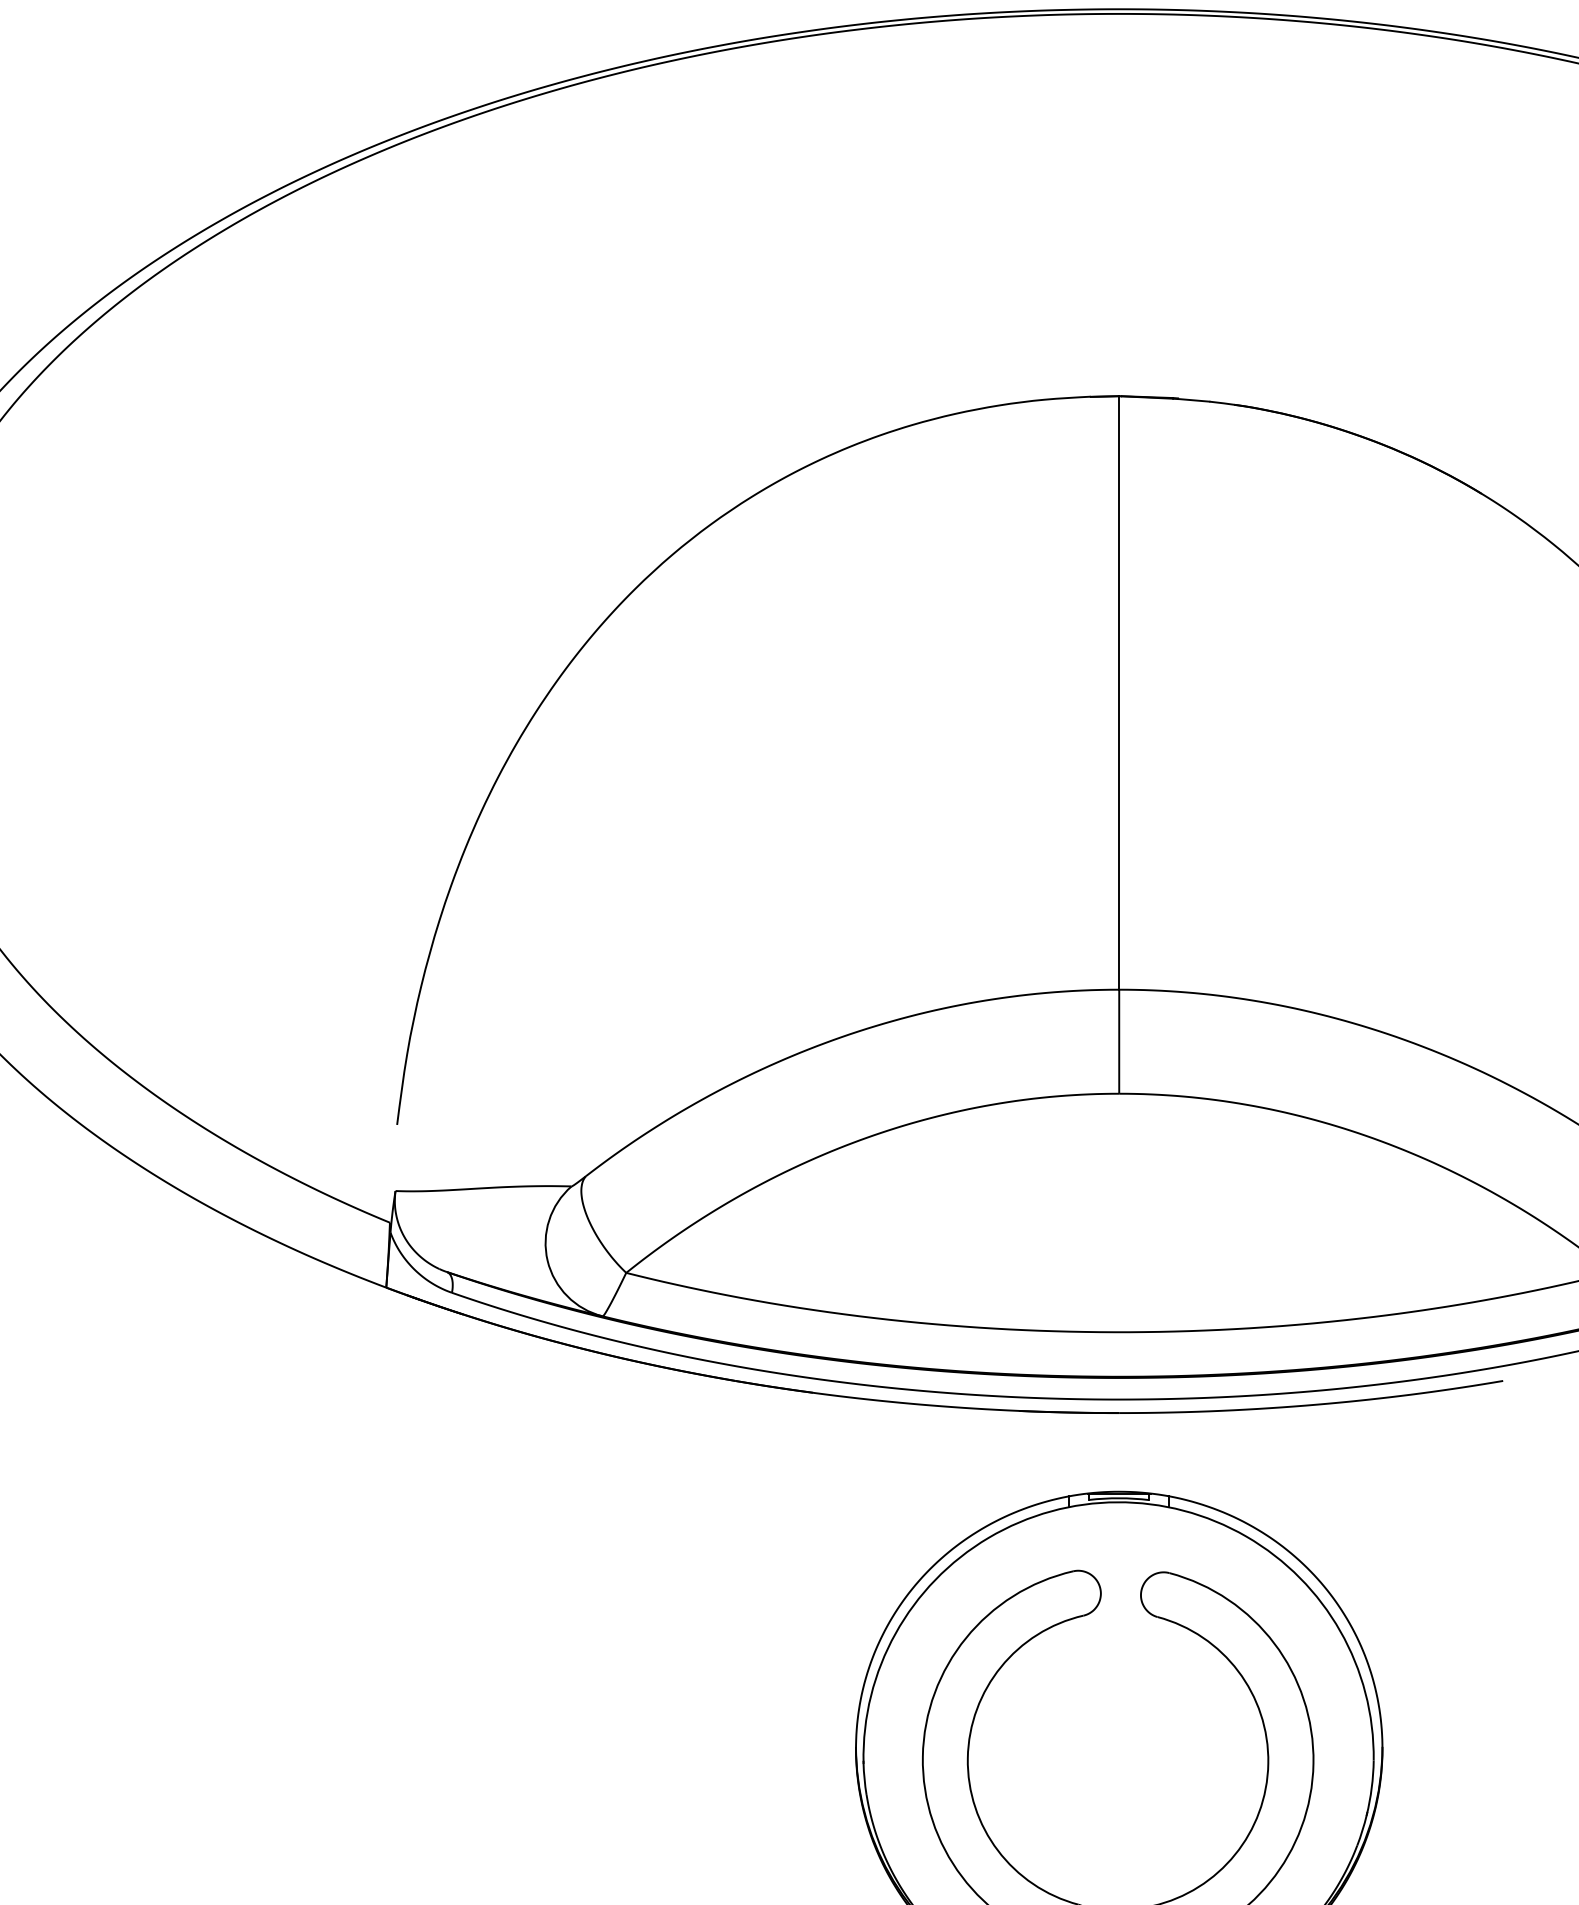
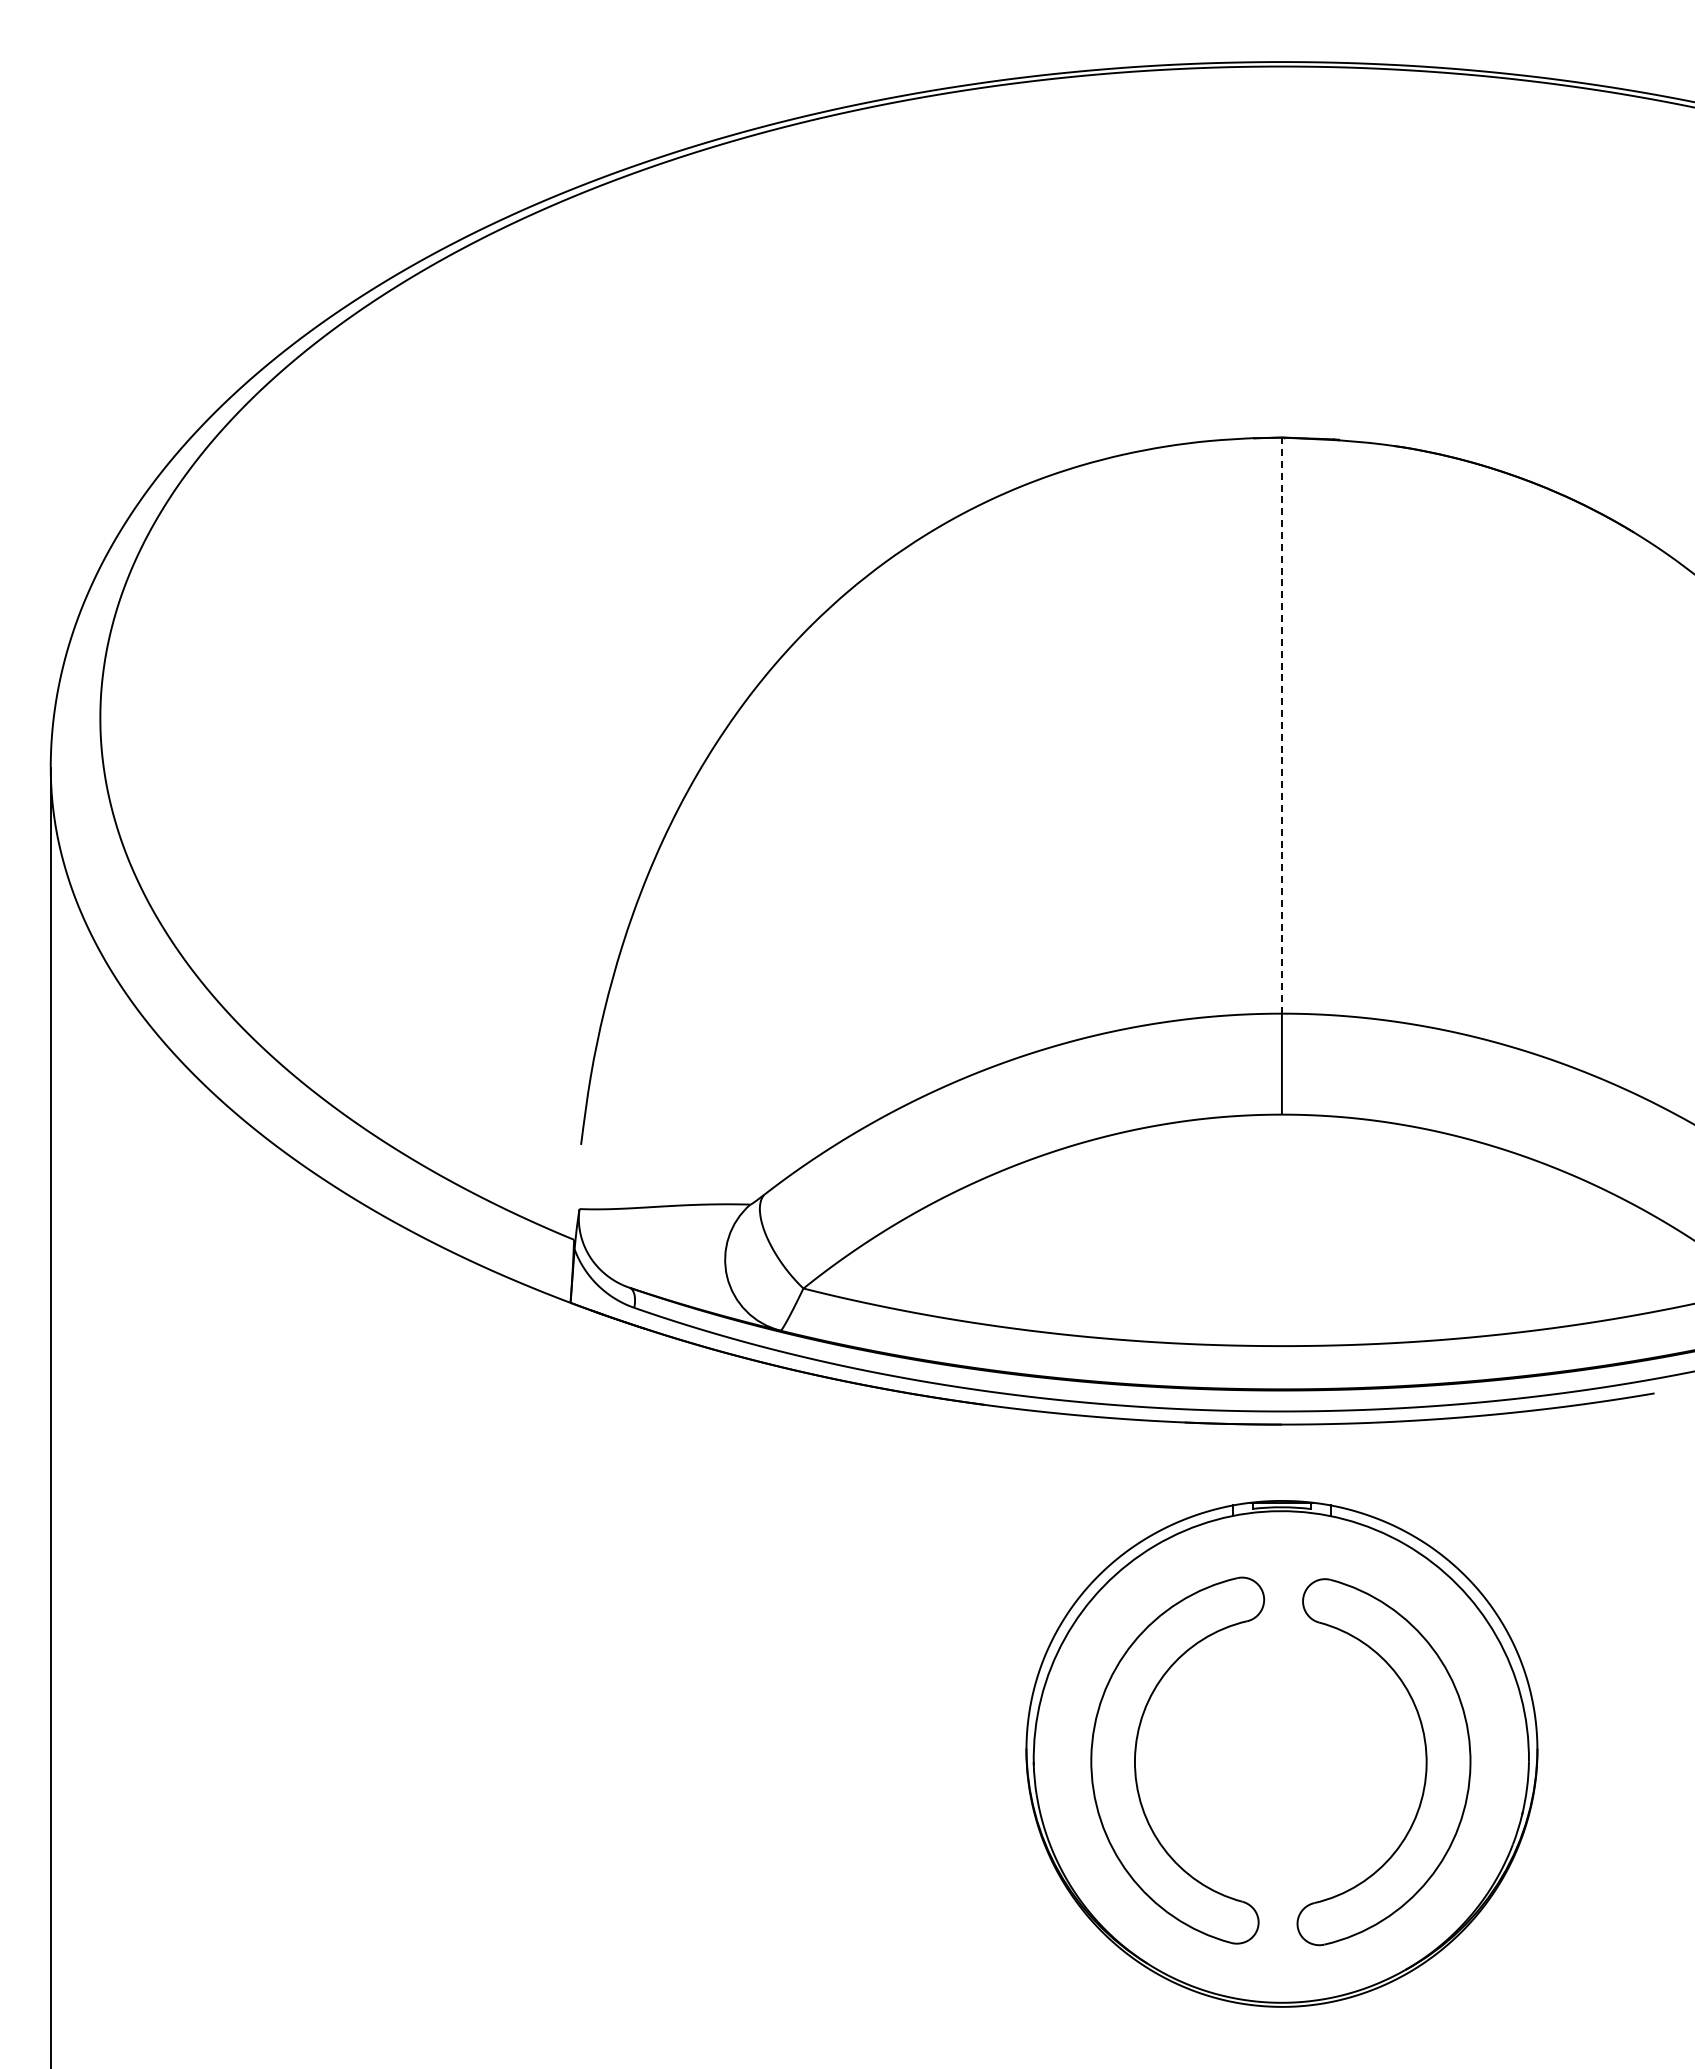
line: (1118, 692) -> (1281, 725), solid -> dashed

